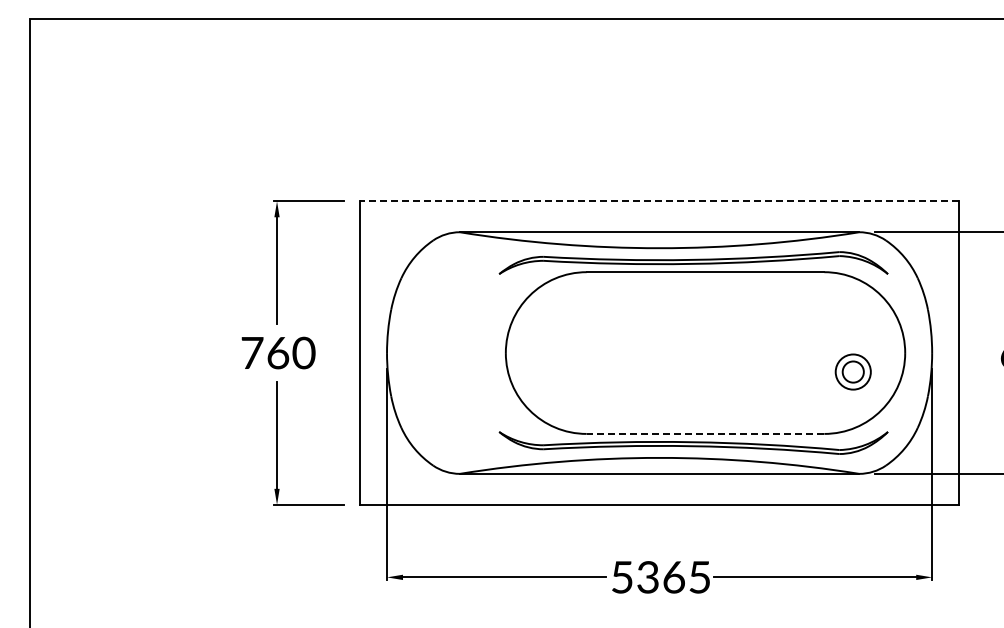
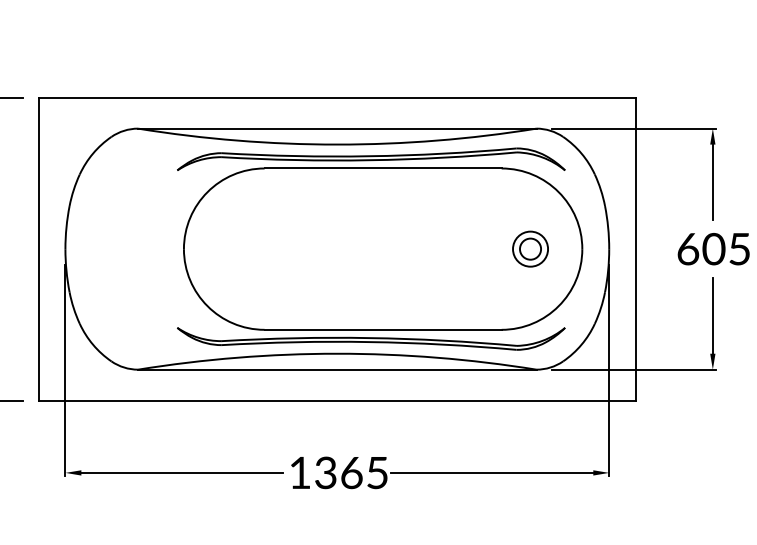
line: (659, 201) -> (337, 97), dashed -> solid
part: (852, 371) -> (529, 248), moved
line: (705, 433) -> (383, 329), dashed -> solid
text: (622, 577) -> (300, 473), 5365 -> 1365

